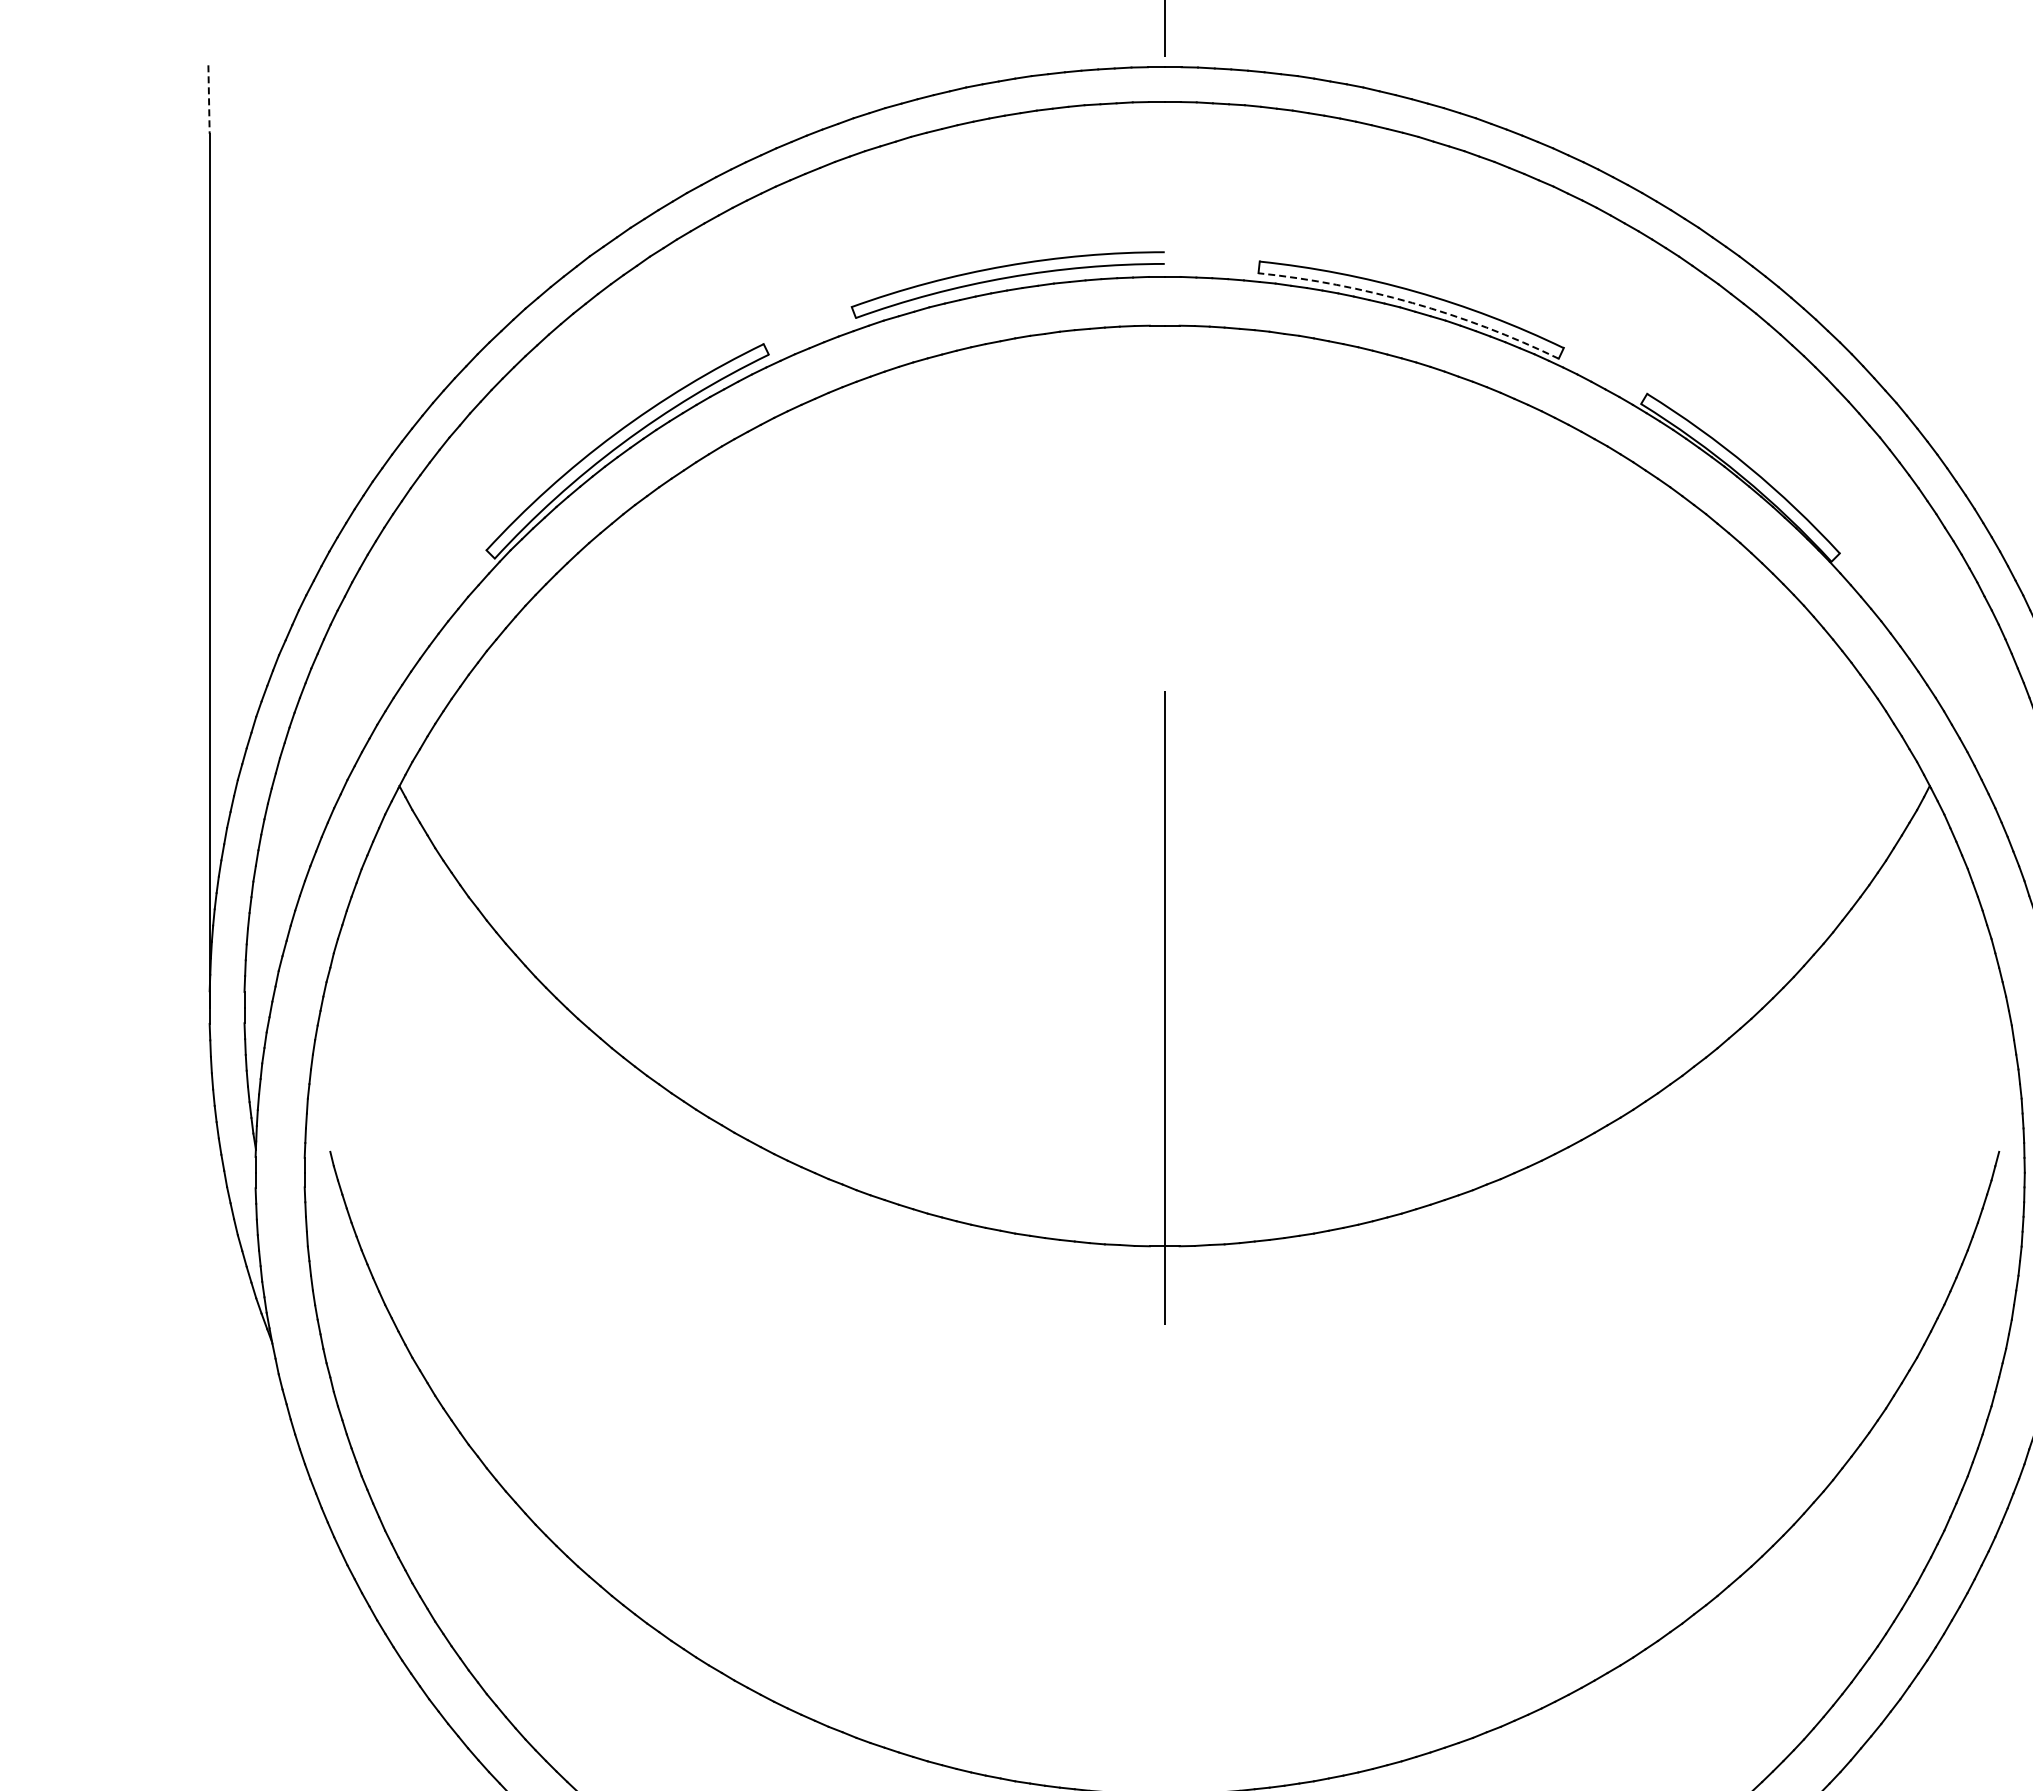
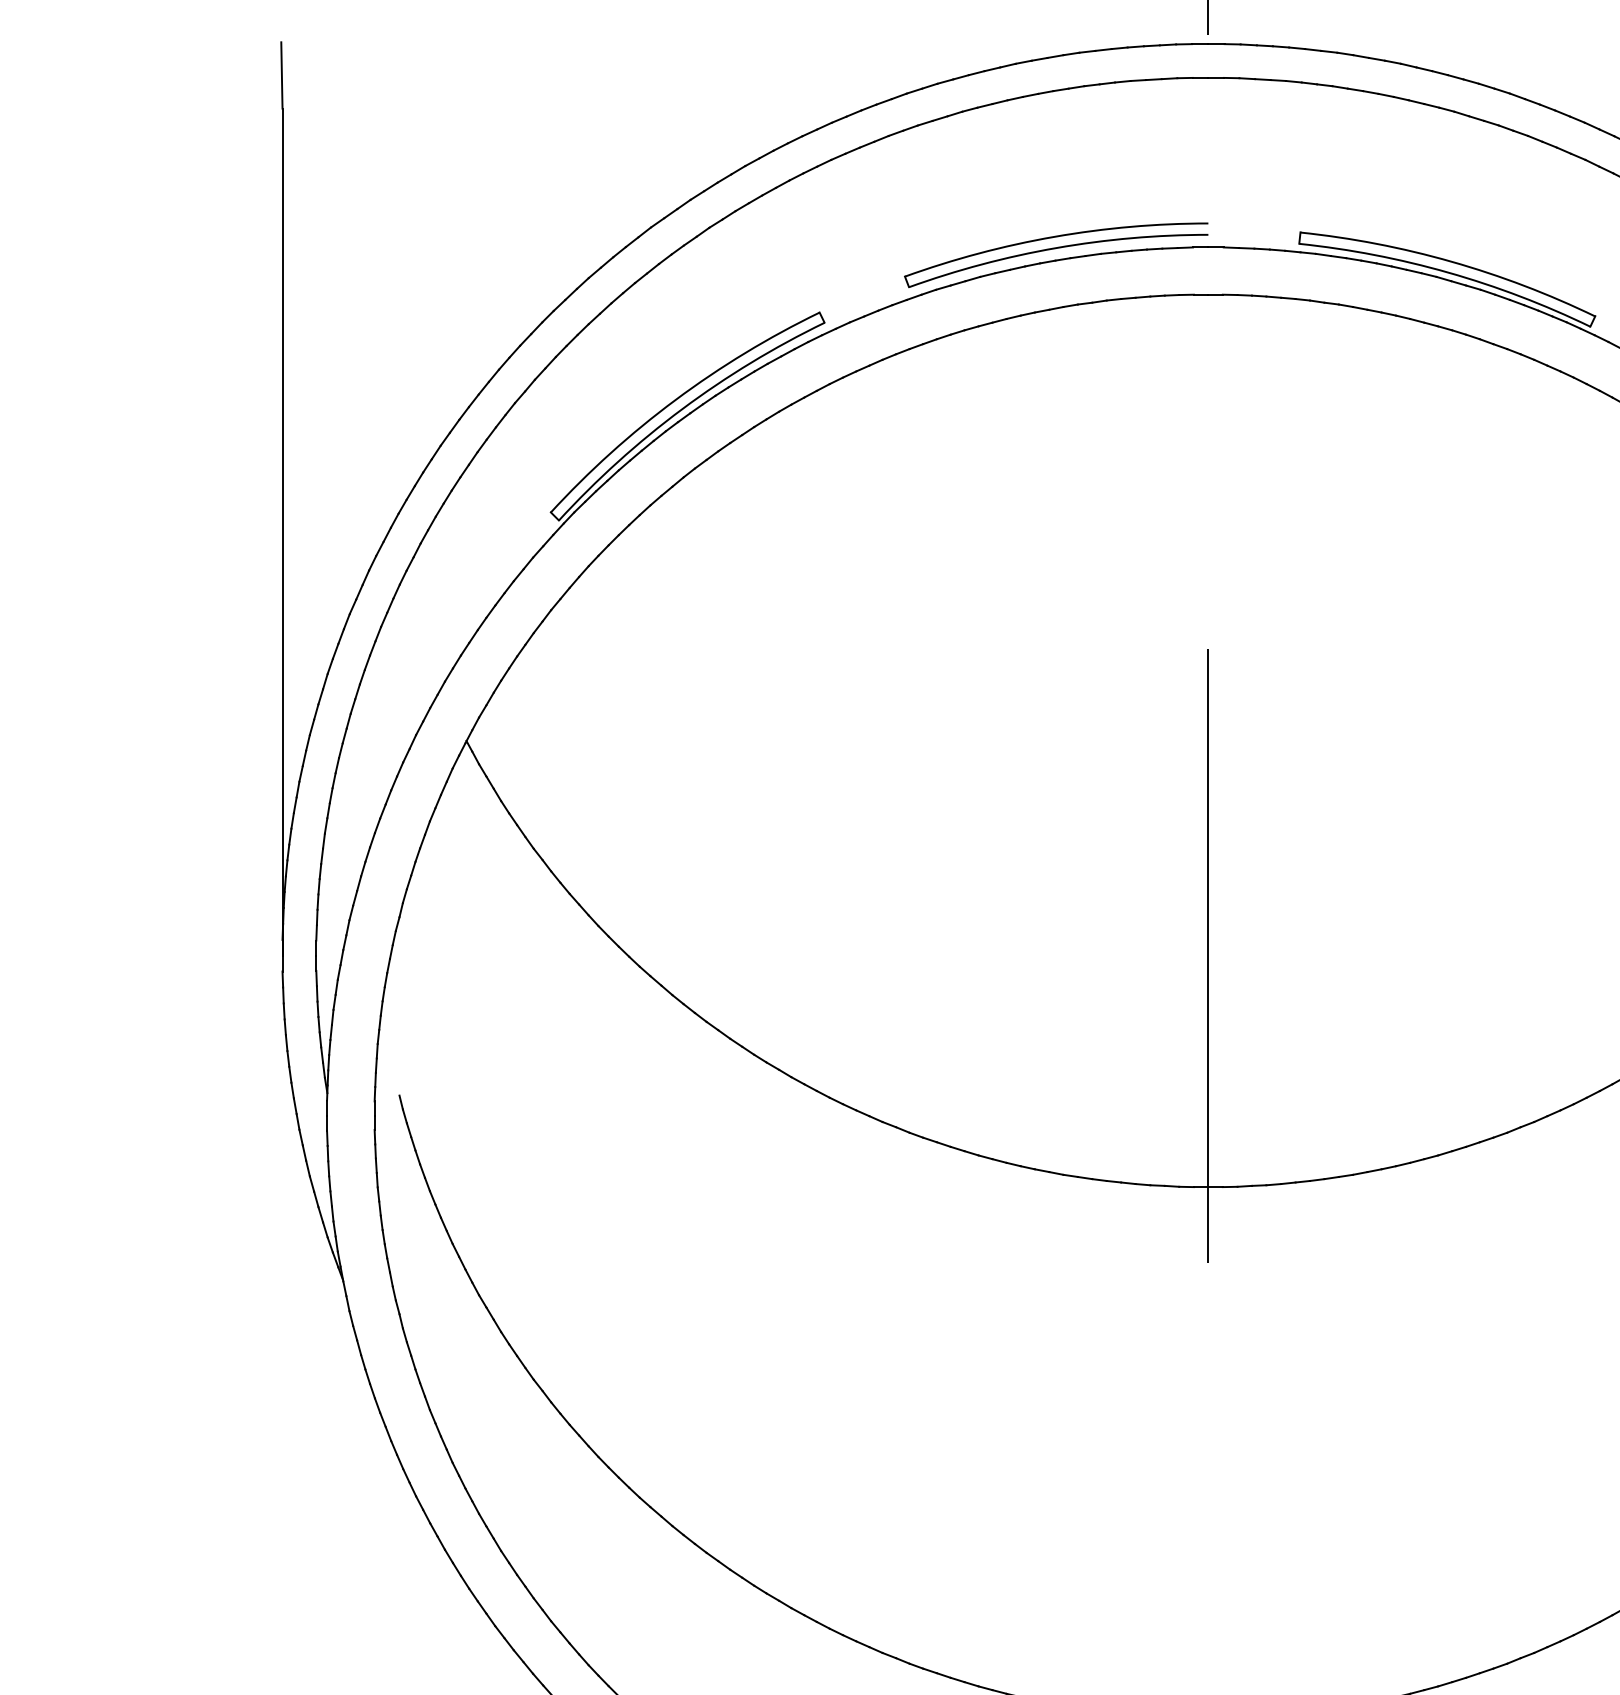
line: (209, 100) -> (282, 76), dashed -> solid
arc: (1412, 302) -> (1448, 272), dashed -> solid

